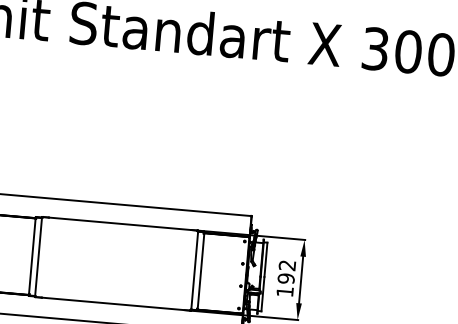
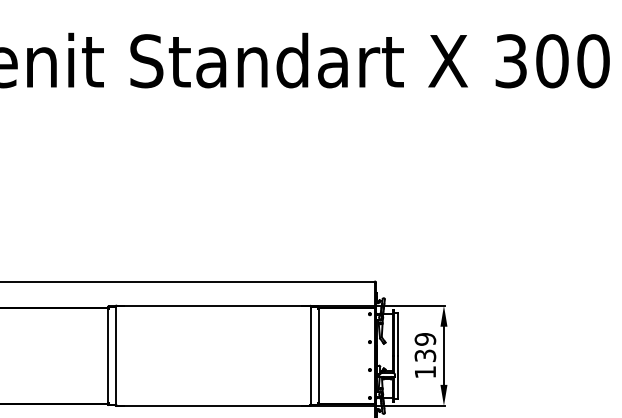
text: (286, 272) -> (425, 347), 192 -> 139

